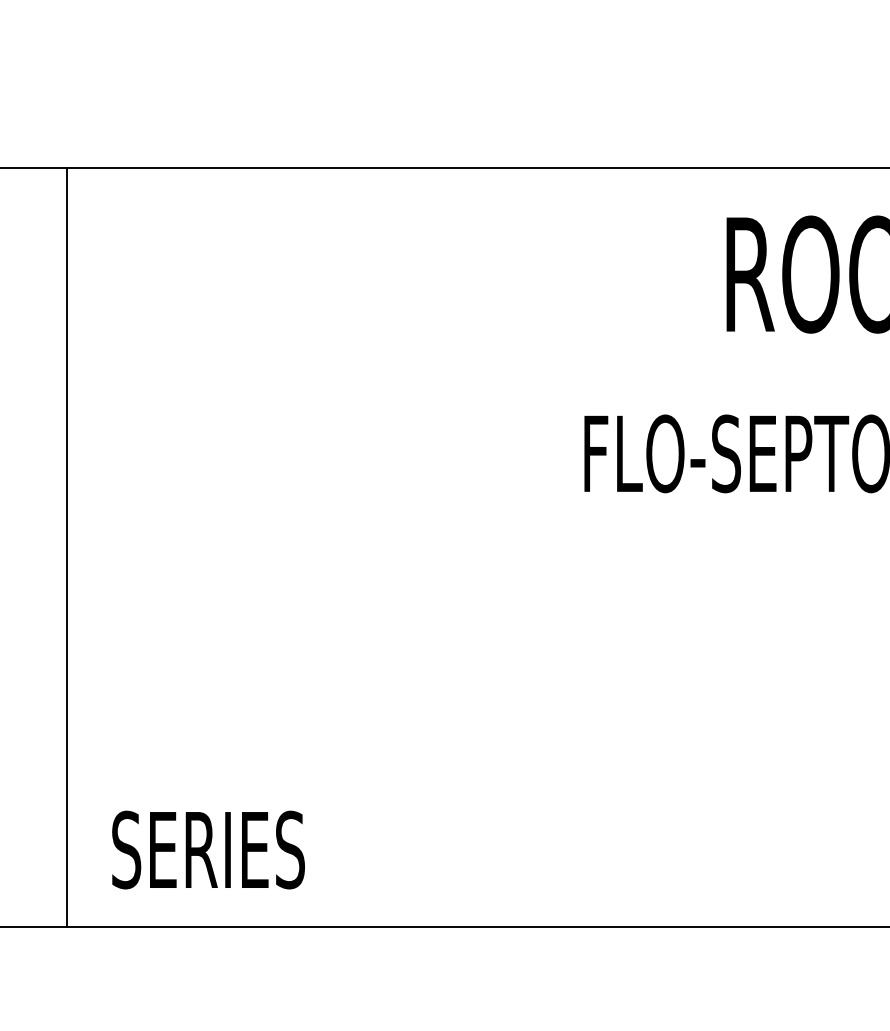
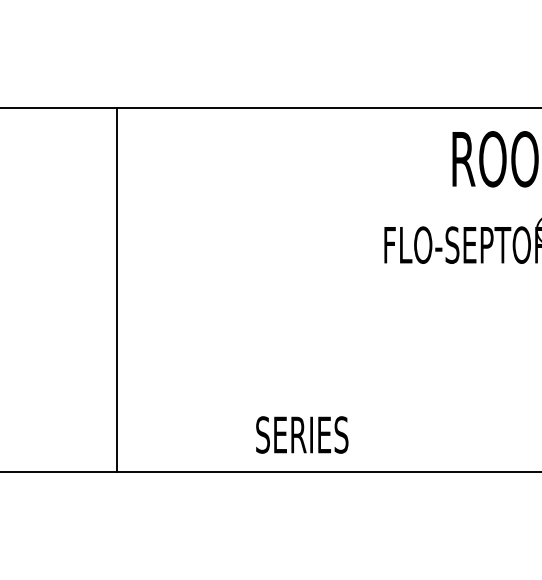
line: (67, 546) -> (116, 289), moved
text: (208, 848) -> (302, 434), moved

